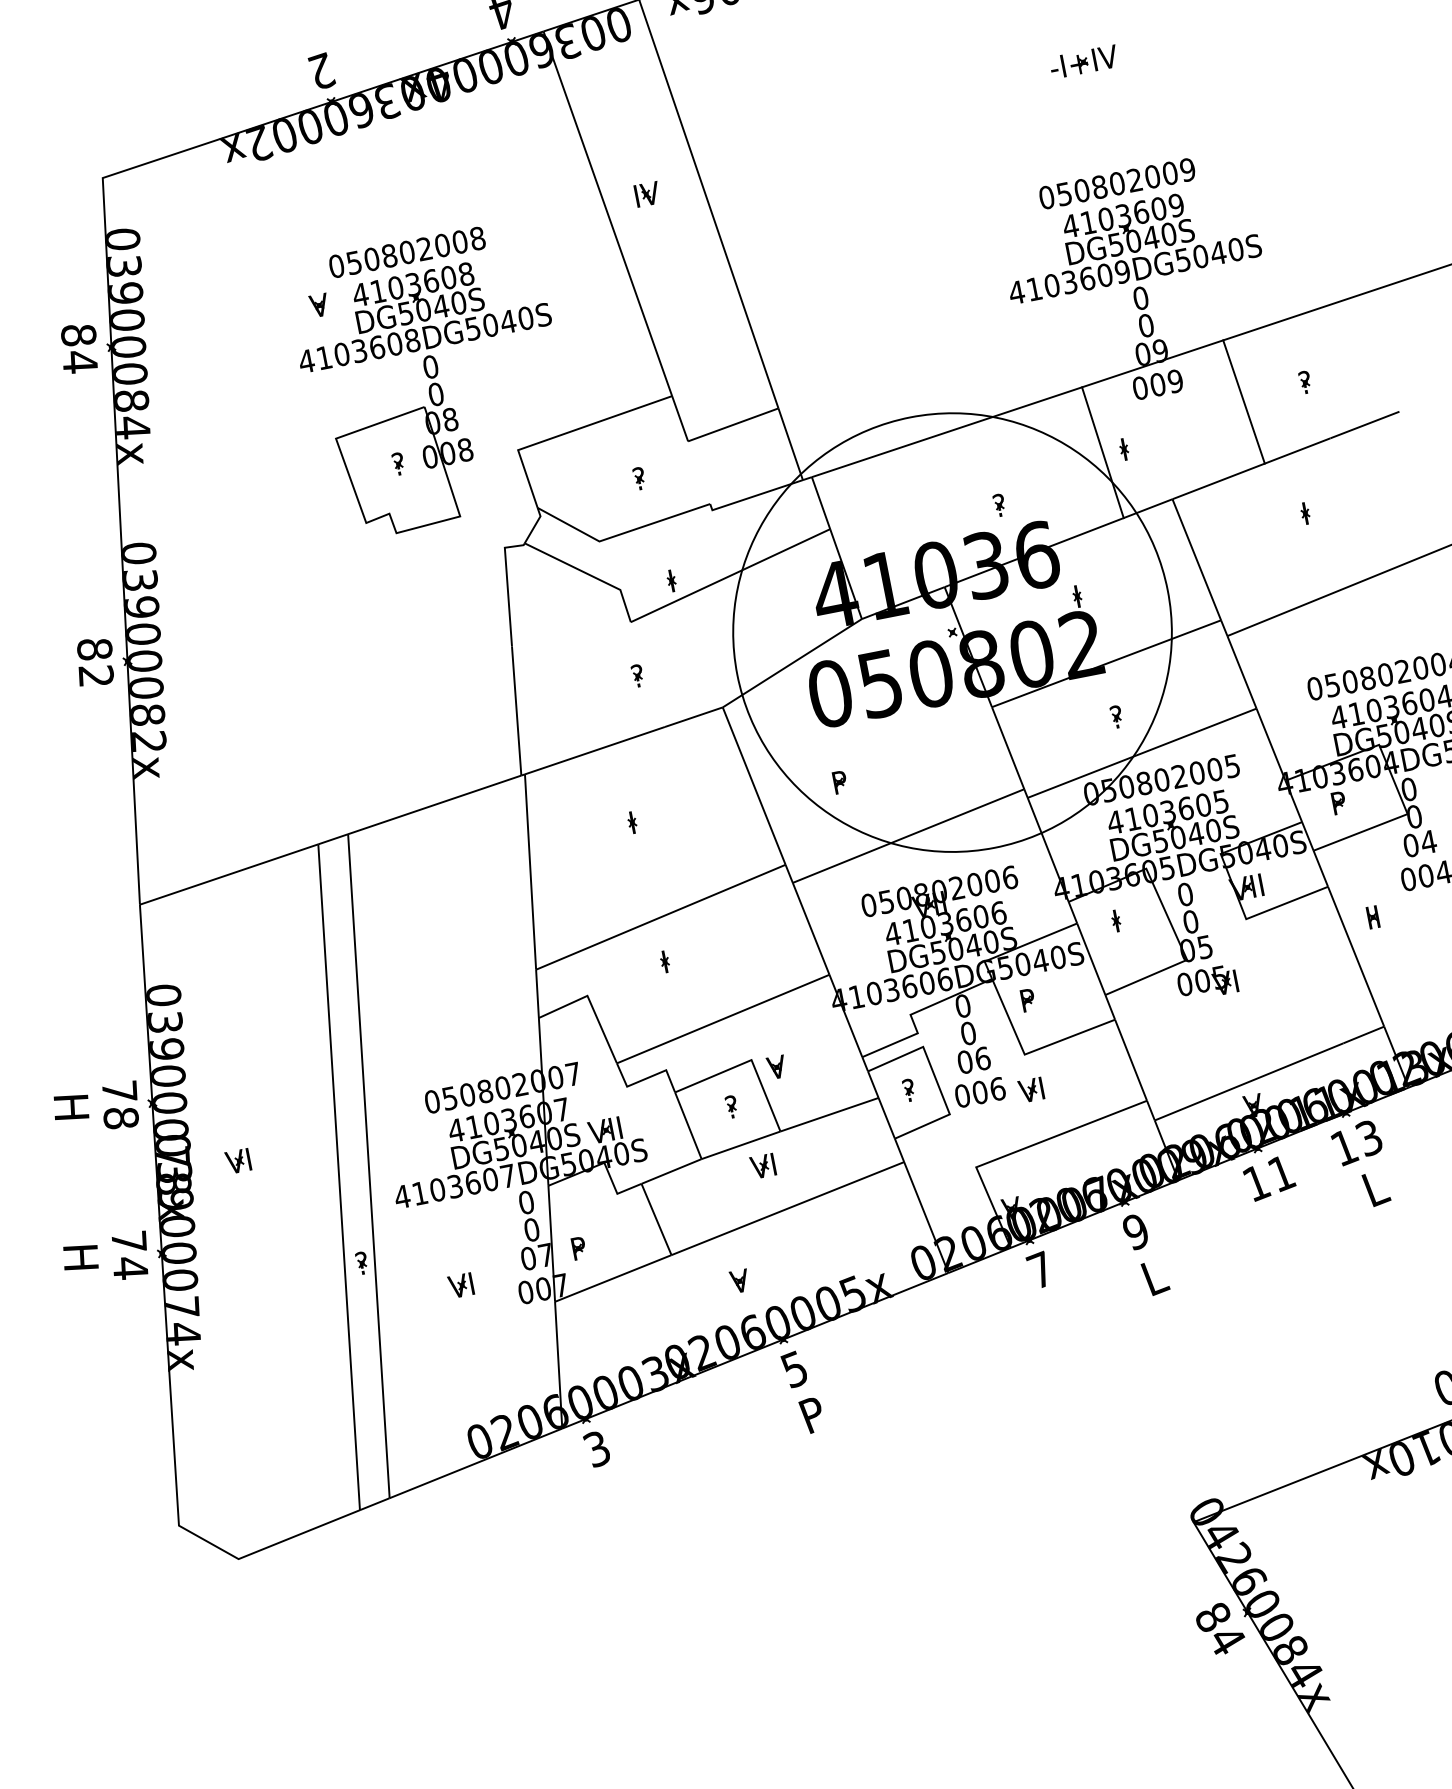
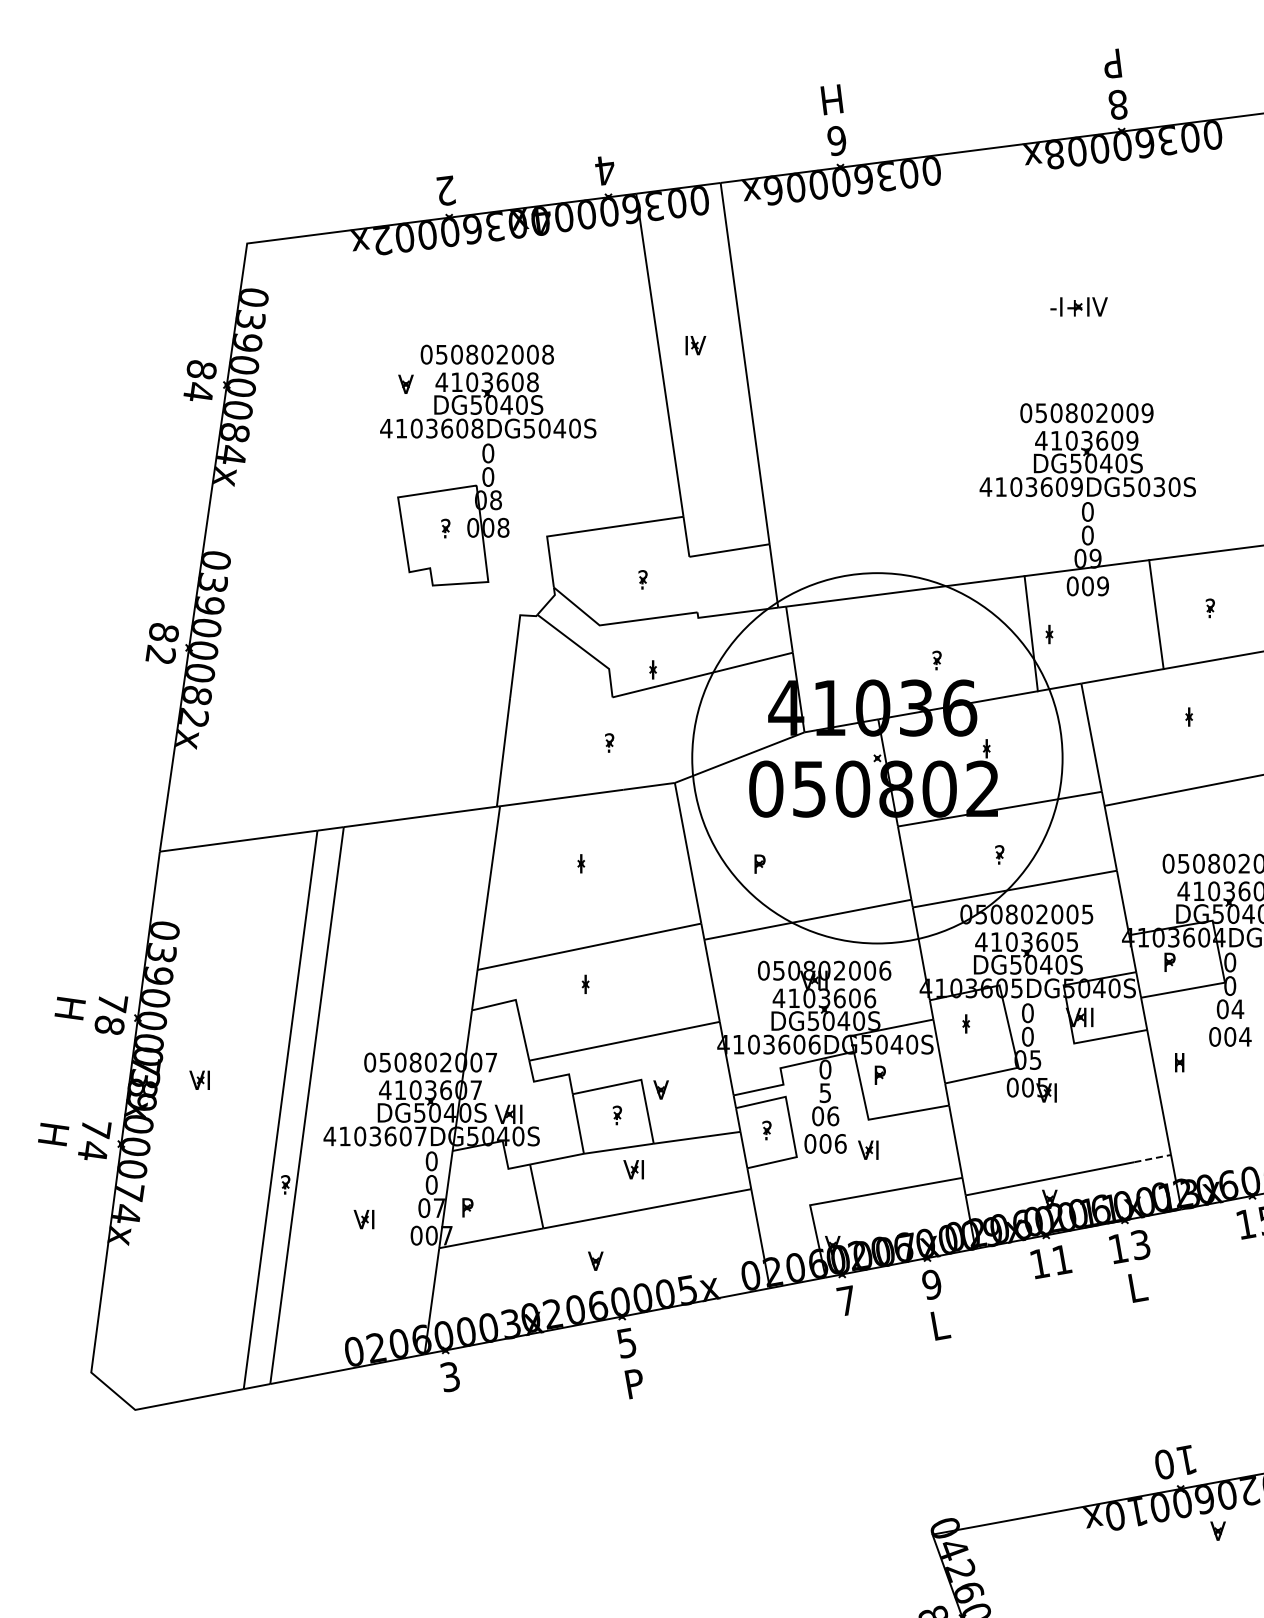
text: (1218, 253) -> (1159, 487), 4103609DG5040S -> 4103609DG5030S
text: (968, 1033) -> (825, 1093), 0 -> 5
line: (1363, 1034) -> (1152, 1158), solid -> dashed

